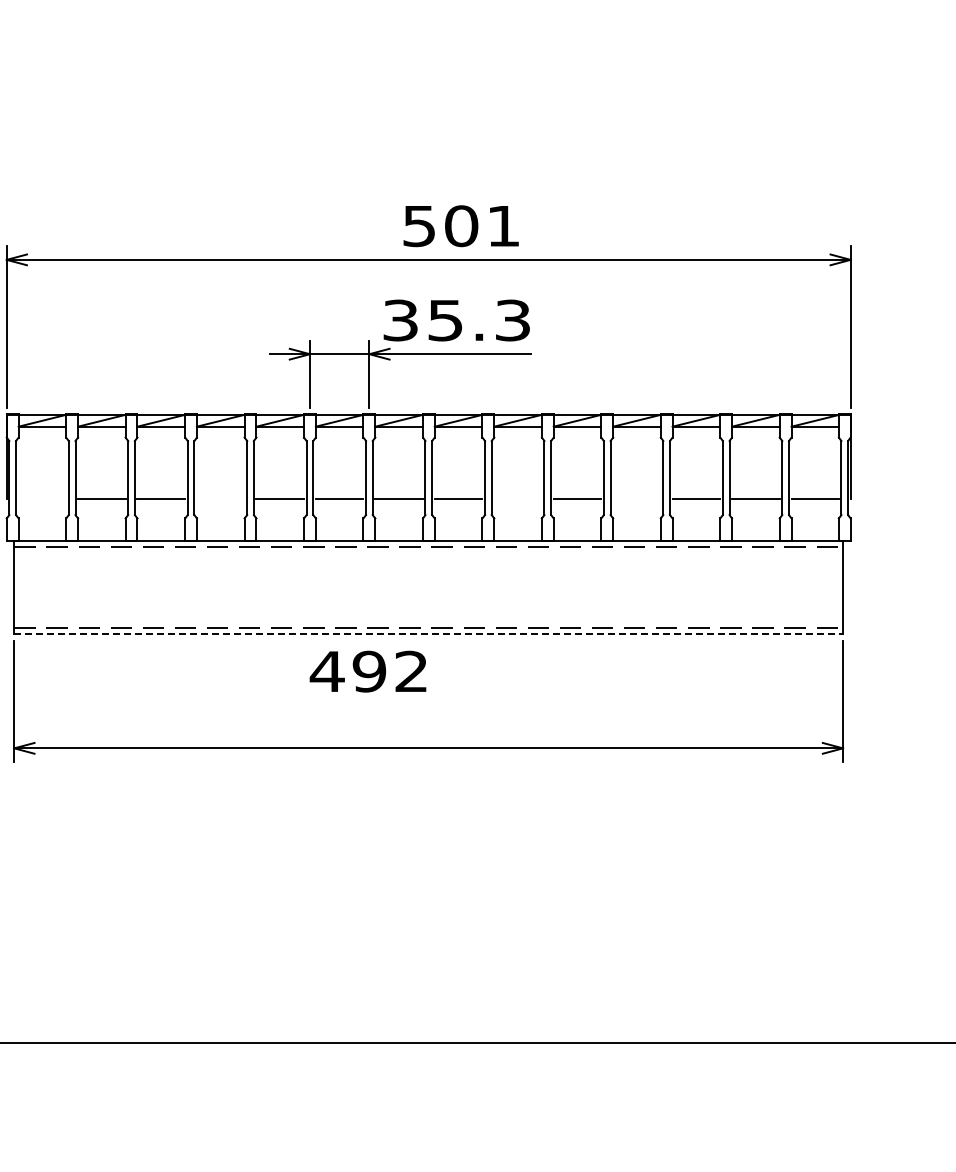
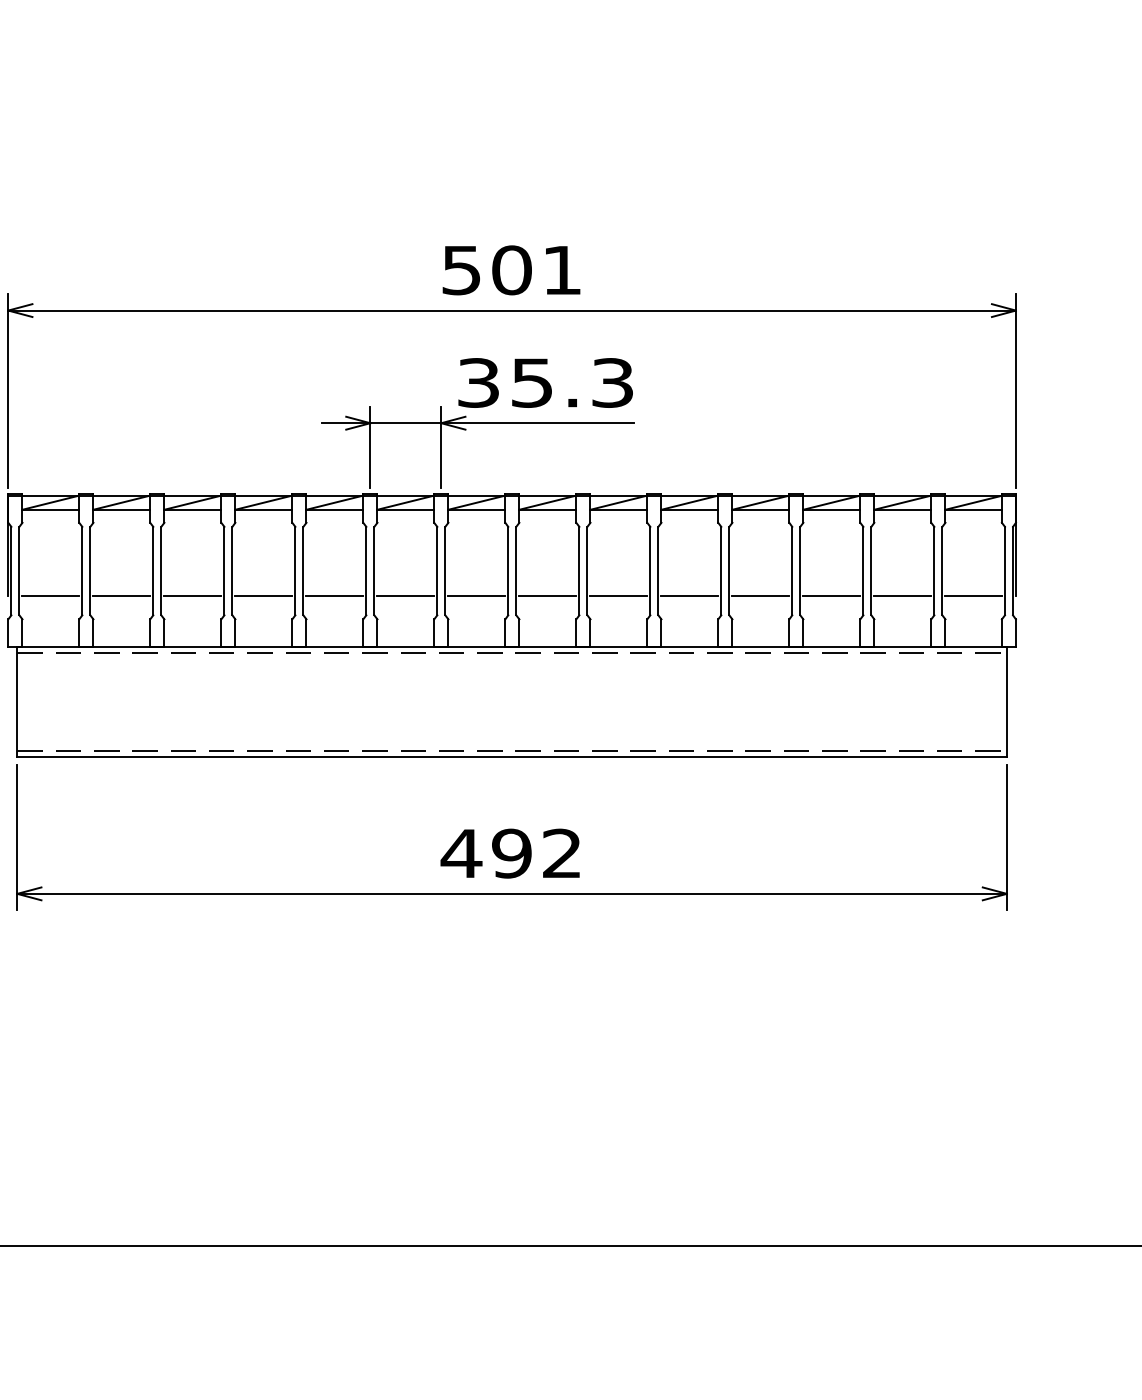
text: (460, 226) -> (510, 270), moved
line: (42, 499) -> (50, 596), added
line: (220, 499) -> (263, 596), added
line: (517, 499) -> (618, 596), added
line: (636, 499) -> (760, 596), added
line: (429, 633) -> (513, 756), dashed -> solid
text: (367, 671) -> (509, 853), moved

